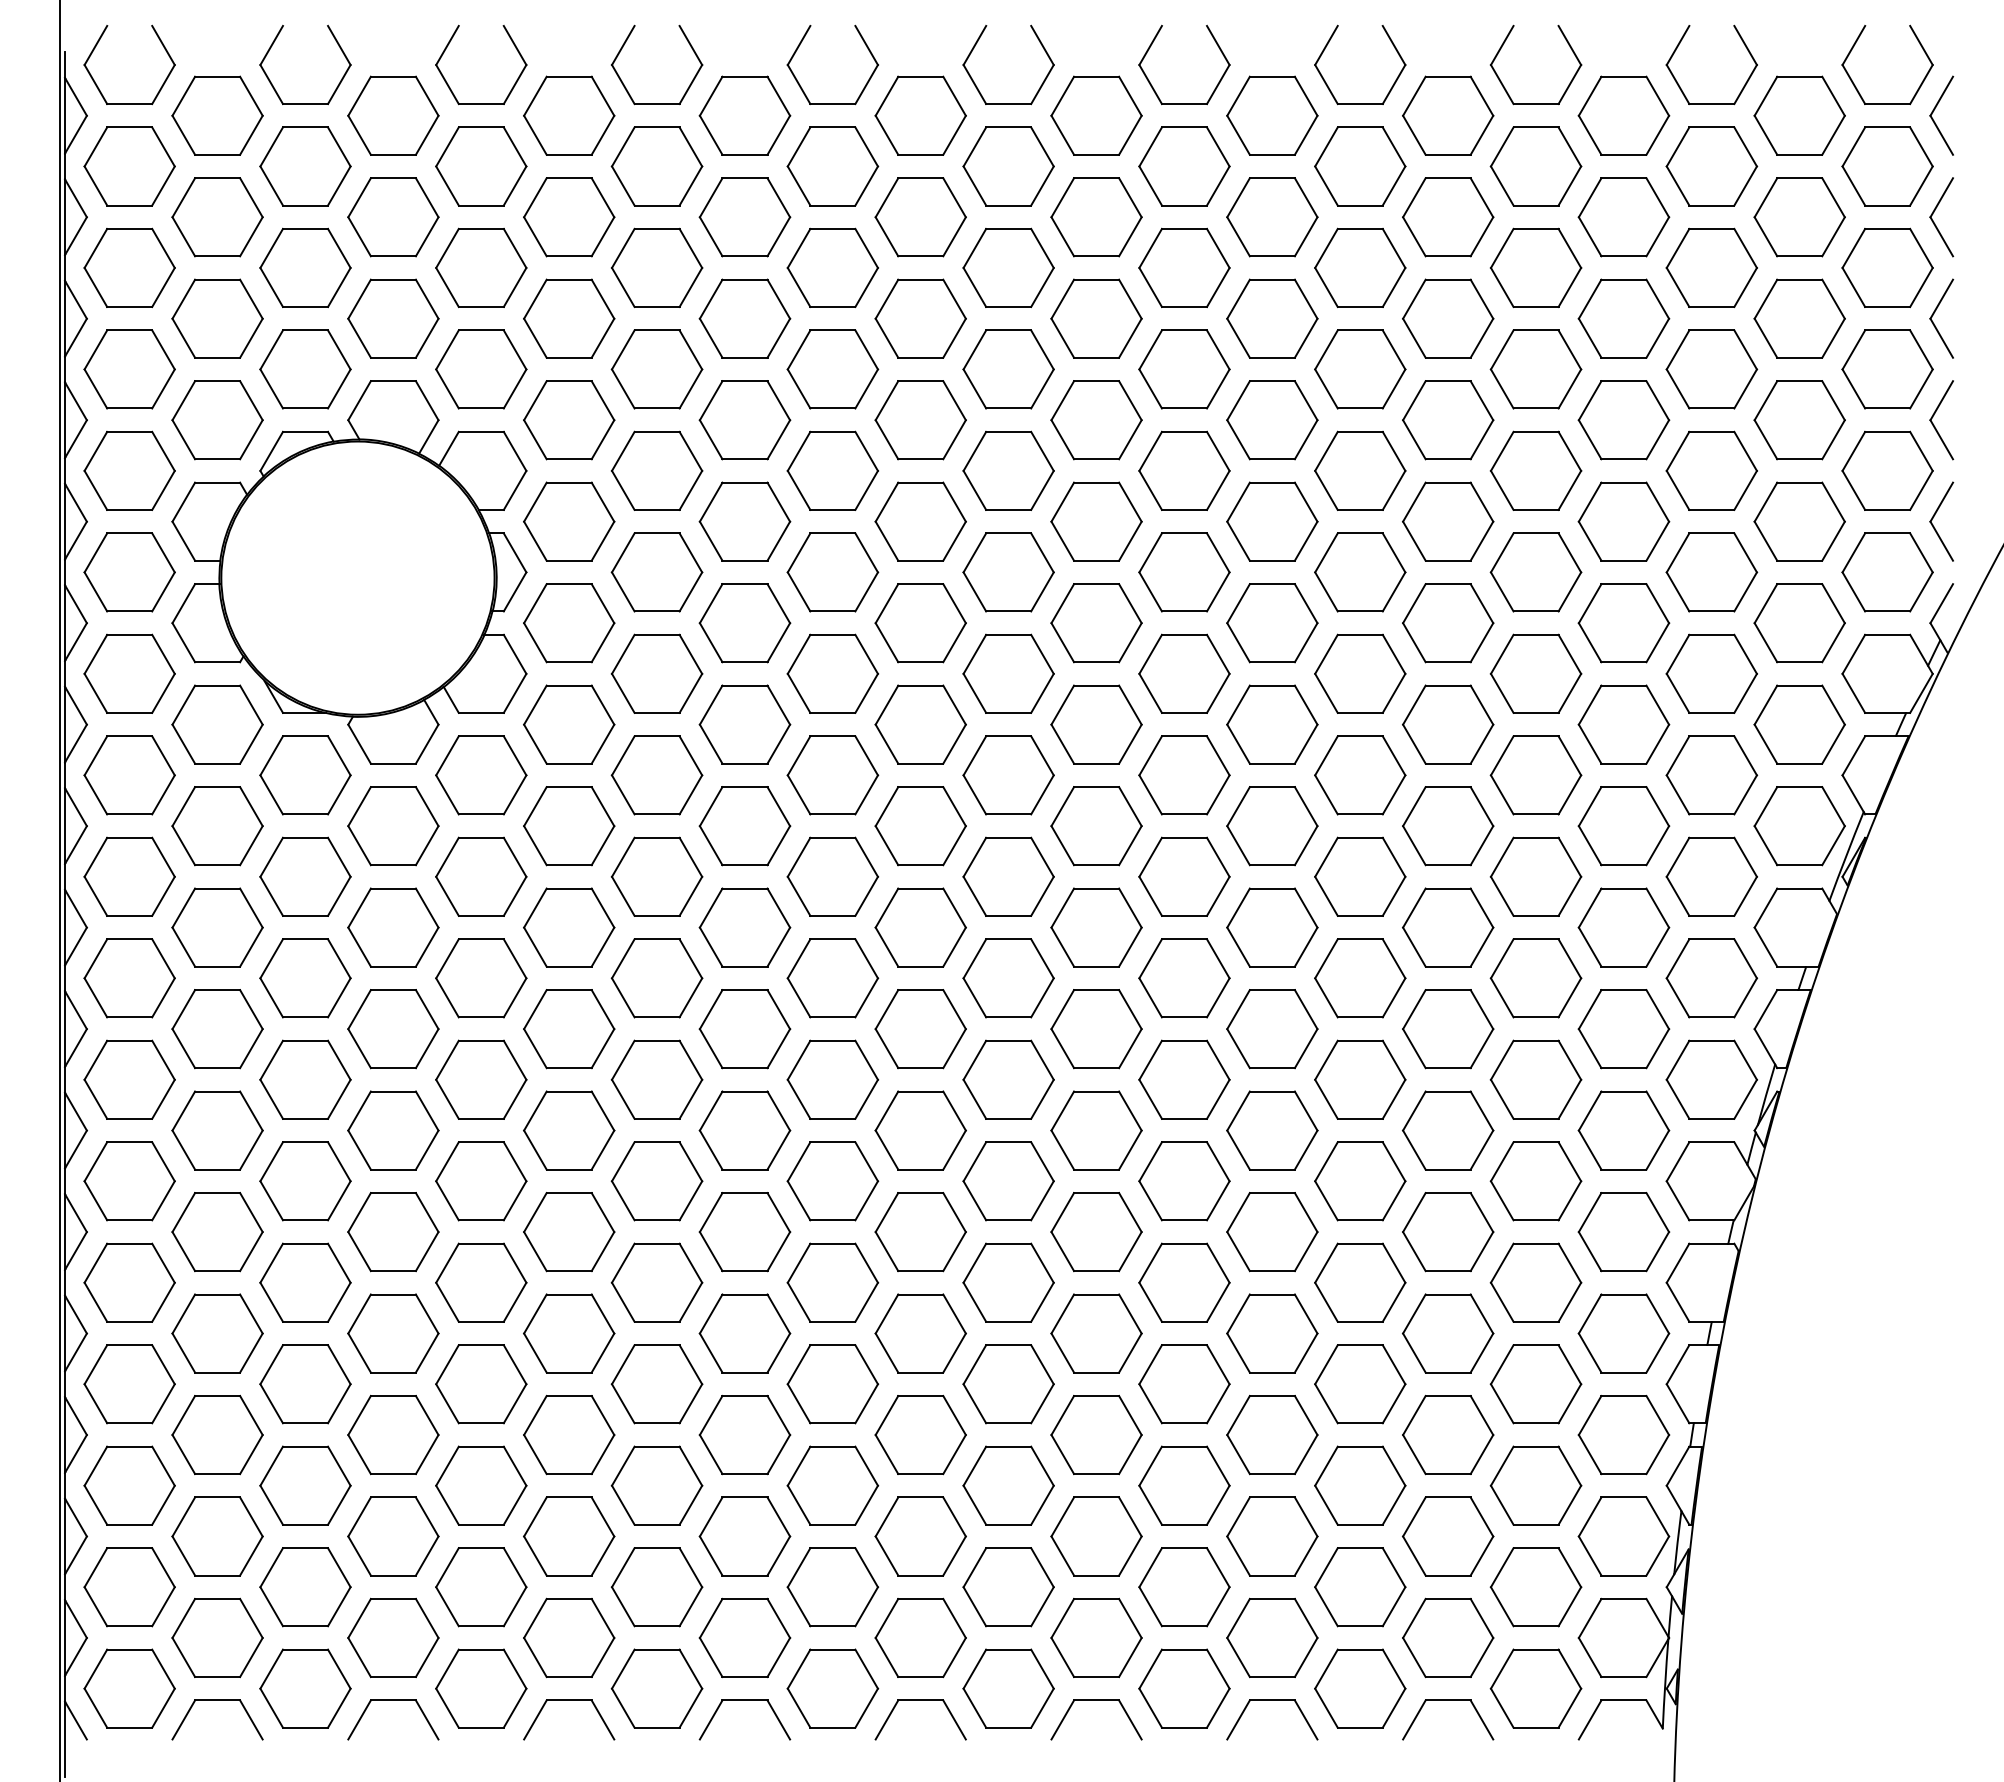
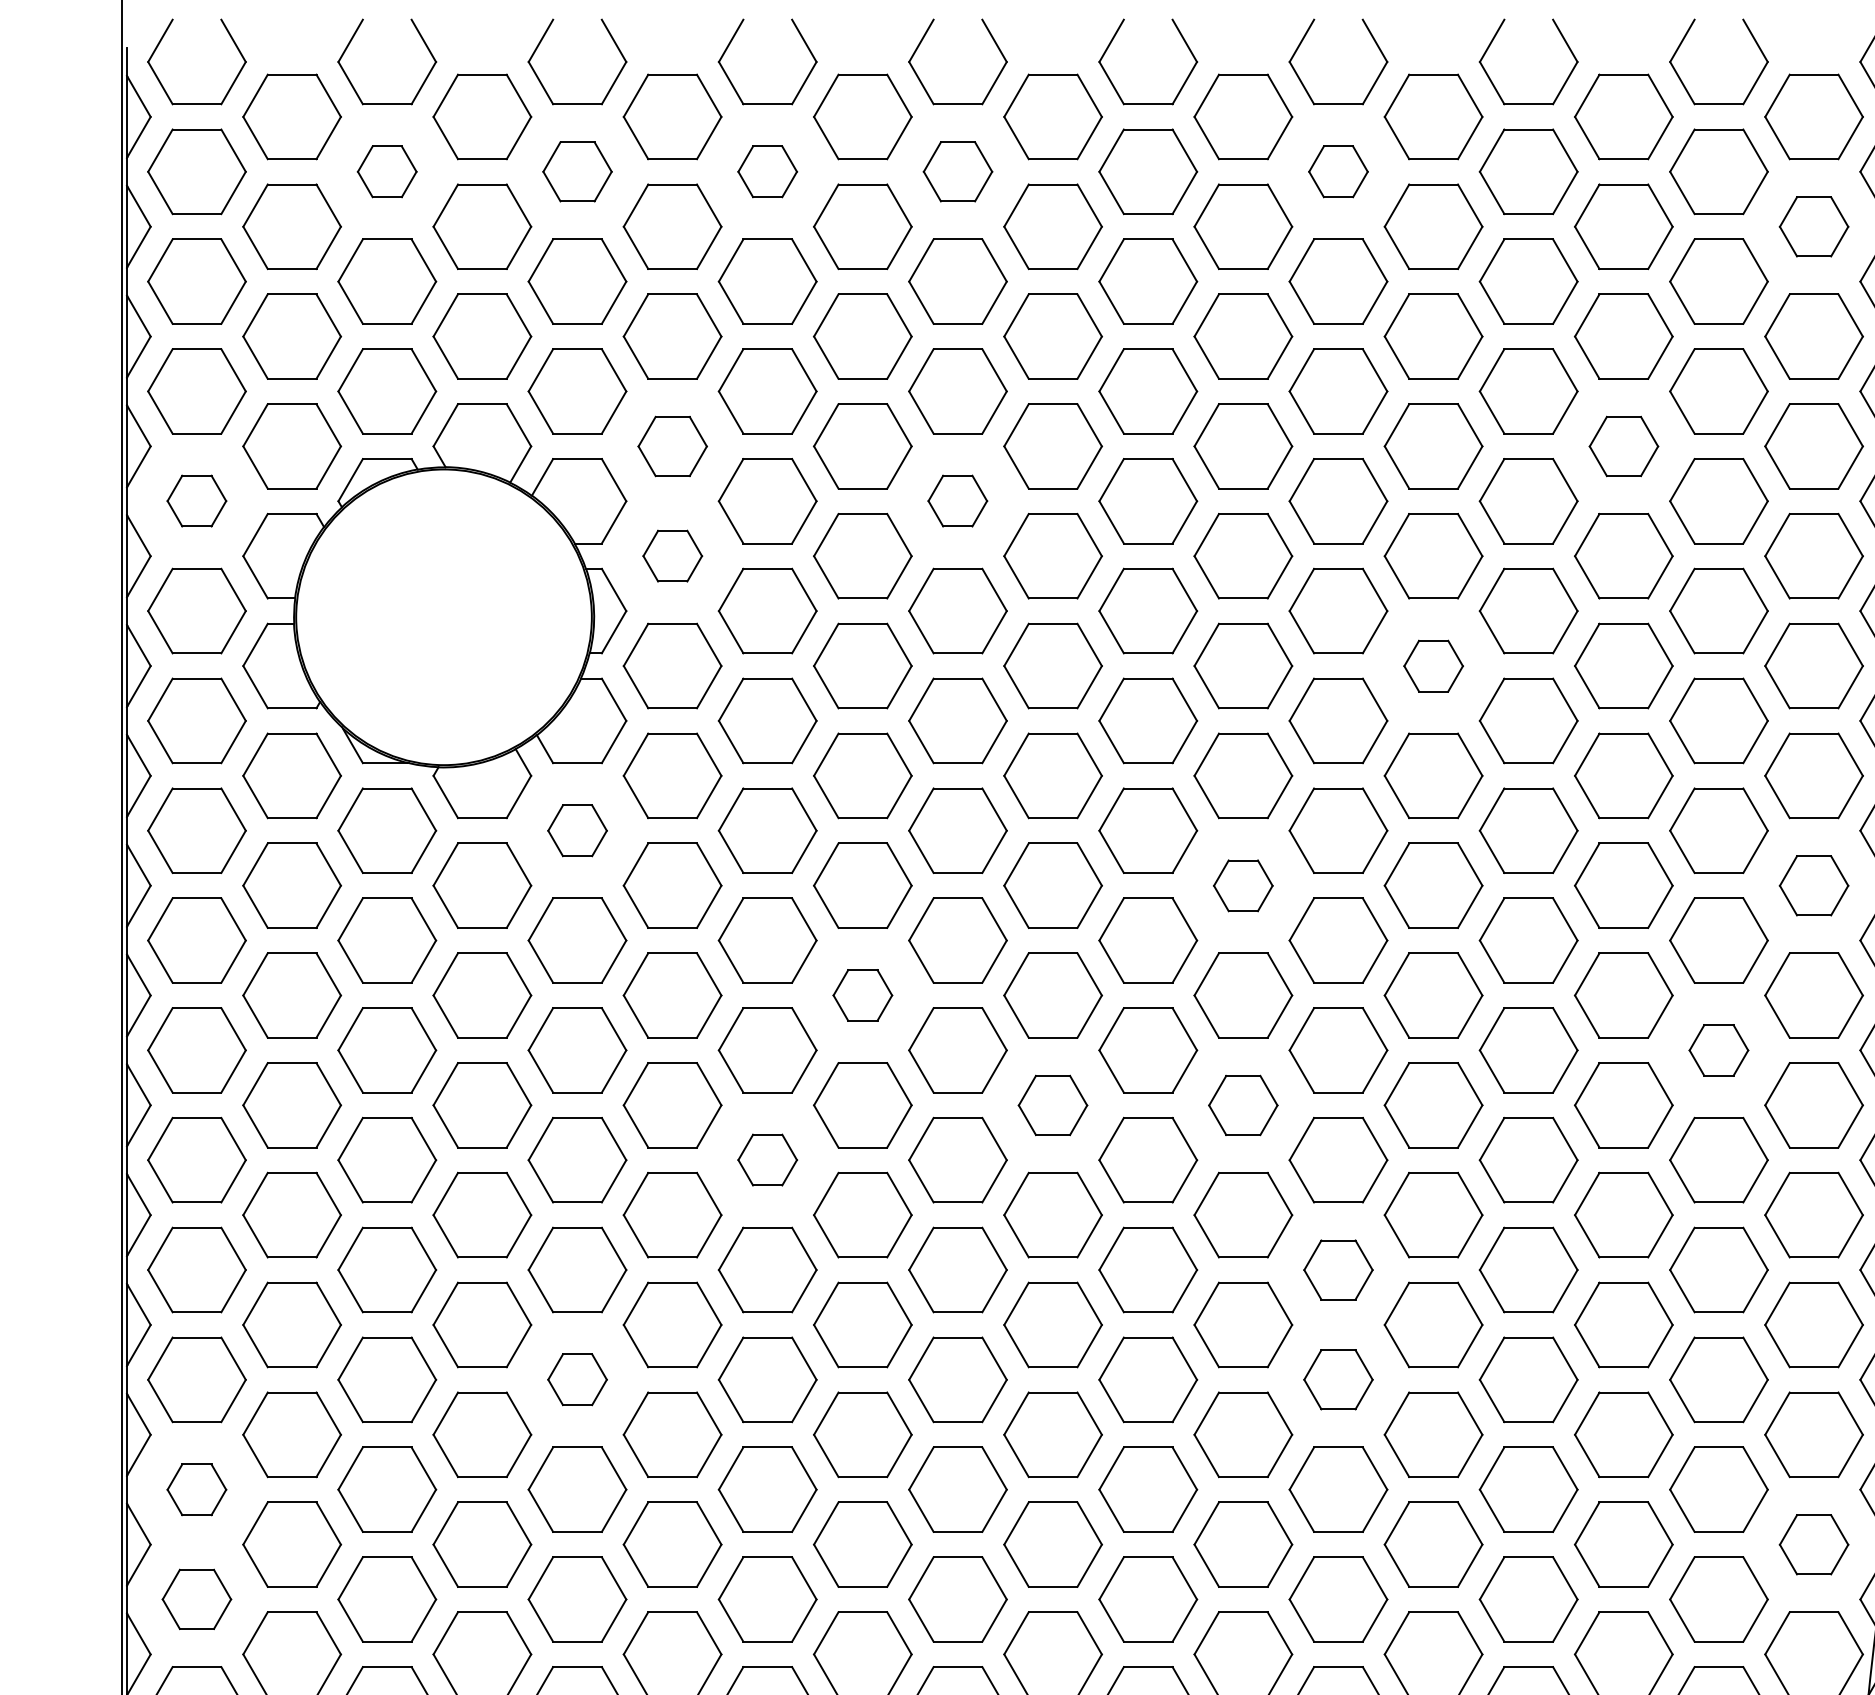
part: (305, 166) -> (387, 171), size x0.6
part: (481, 166) -> (577, 171), size x0.7
part: (656, 166) -> (767, 171), size x0.6
part: (832, 166) -> (957, 171), size x0.7
part: (1184, 166) -> (1338, 171), size x0.6
part: (1623, 217) -> (1813, 227), size x0.7
part: (569, 420) -> (672, 446), size x0.7
part: (1448, 420) -> (1624, 446), size x0.7
part: (129, 470) -> (196, 500), size x0.6
part: (832, 470) -> (957, 500), size x0.6
part: (569, 521) -> (672, 556), size x0.6
part: (1272, 623) -> (1433, 666), size x0.6
part: (481, 775) -> (577, 830), size x0.6
part: (1096, 826) -> (1243, 886), size x0.6
part: (1623, 826) -> (1813, 886), size x0.7
part: (744, 927) -> (862, 995), size x0.6
part: (1535, 978) -> (1718, 1050), size x0.6
part: (920, 1029) -> (1052, 1105), size x0.7
part: (1096, 1029) -> (1243, 1105), size x0.7
part: (656, 1079) -> (767, 1159), size x0.6
part: (1184, 1181) -> (1338, 1270), size x0.7
part: (481, 1282) -> (577, 1379), size x0.6
part: (1184, 1282) -> (1338, 1379), size x0.7
part: (129, 1384) -> (196, 1489), size x0.6
part: (1623, 1435) -> (1813, 1545), size x0.7
part: (129, 1485) -> (196, 1599), size x0.7

